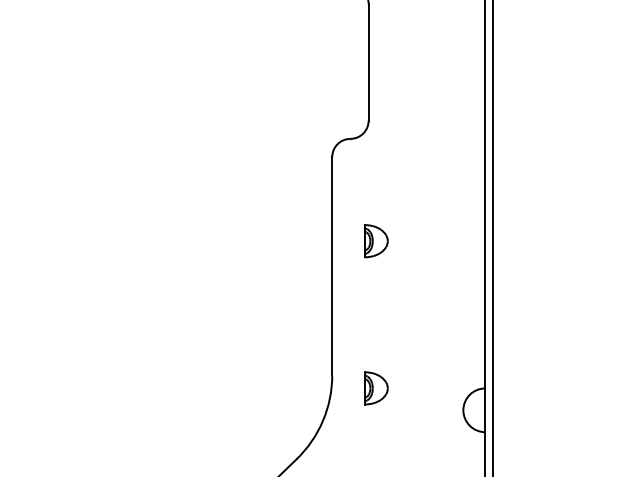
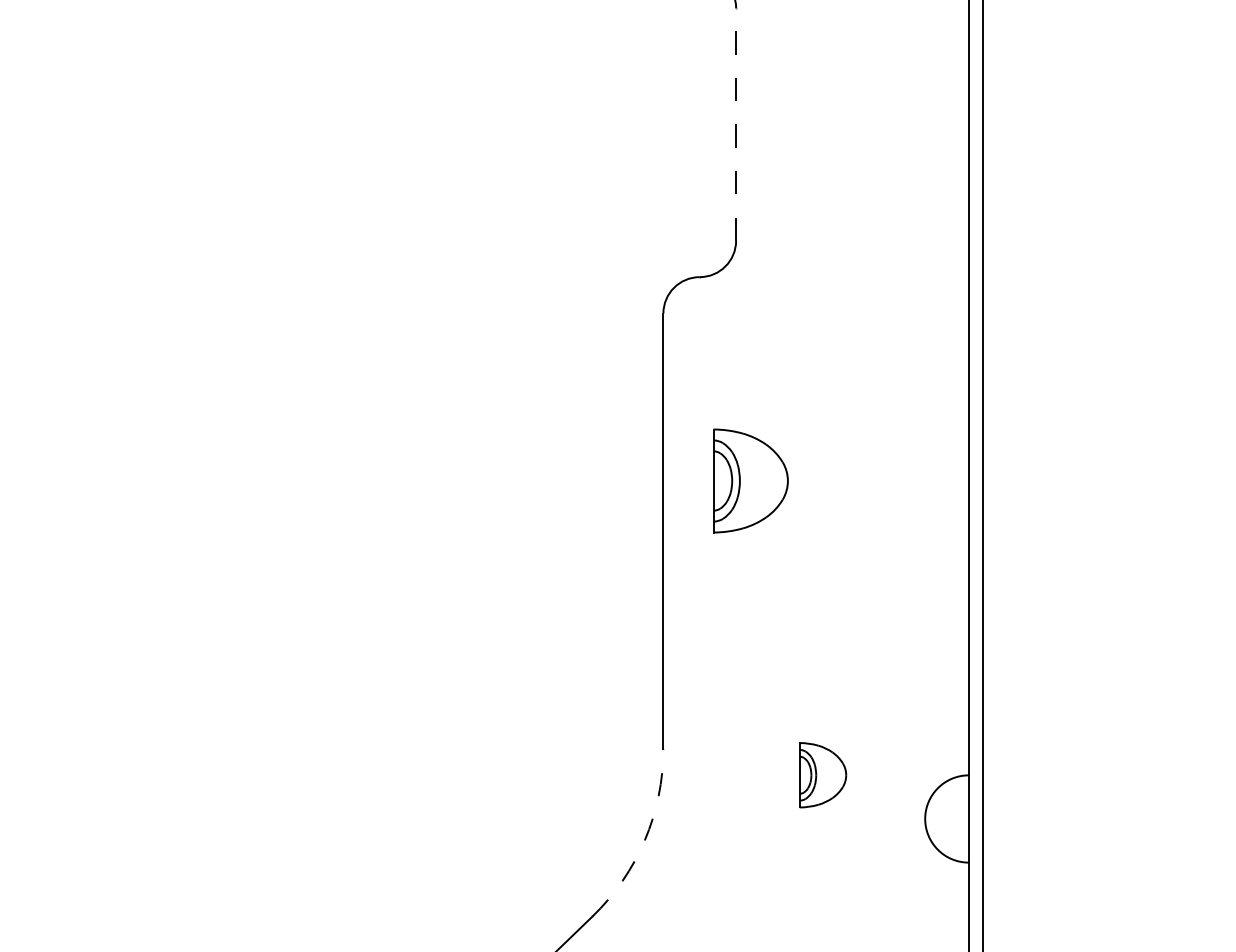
line: (368, 61) -> (735, 122), solid -> dashed
part: (376, 241) -> (751, 481), size x1.6
part: (376, 388) -> (823, 775), moved
arc: (322, 420) -> (643, 839), solid -> dashed

